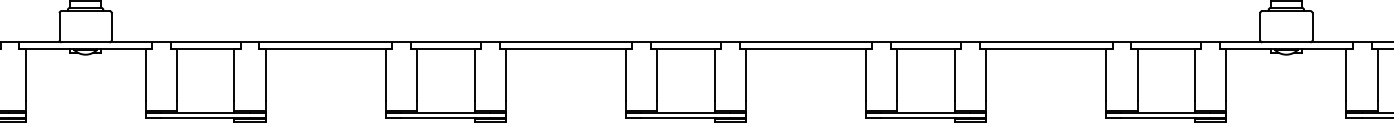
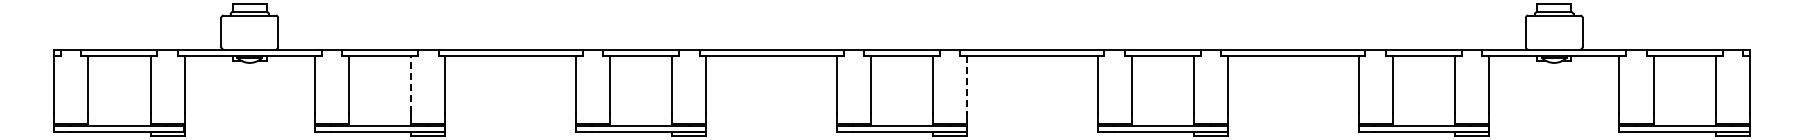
line: (234, 74) -> (411, 84), solid -> dashed
line: (746, 75) -> (967, 85), solid -> dashed

